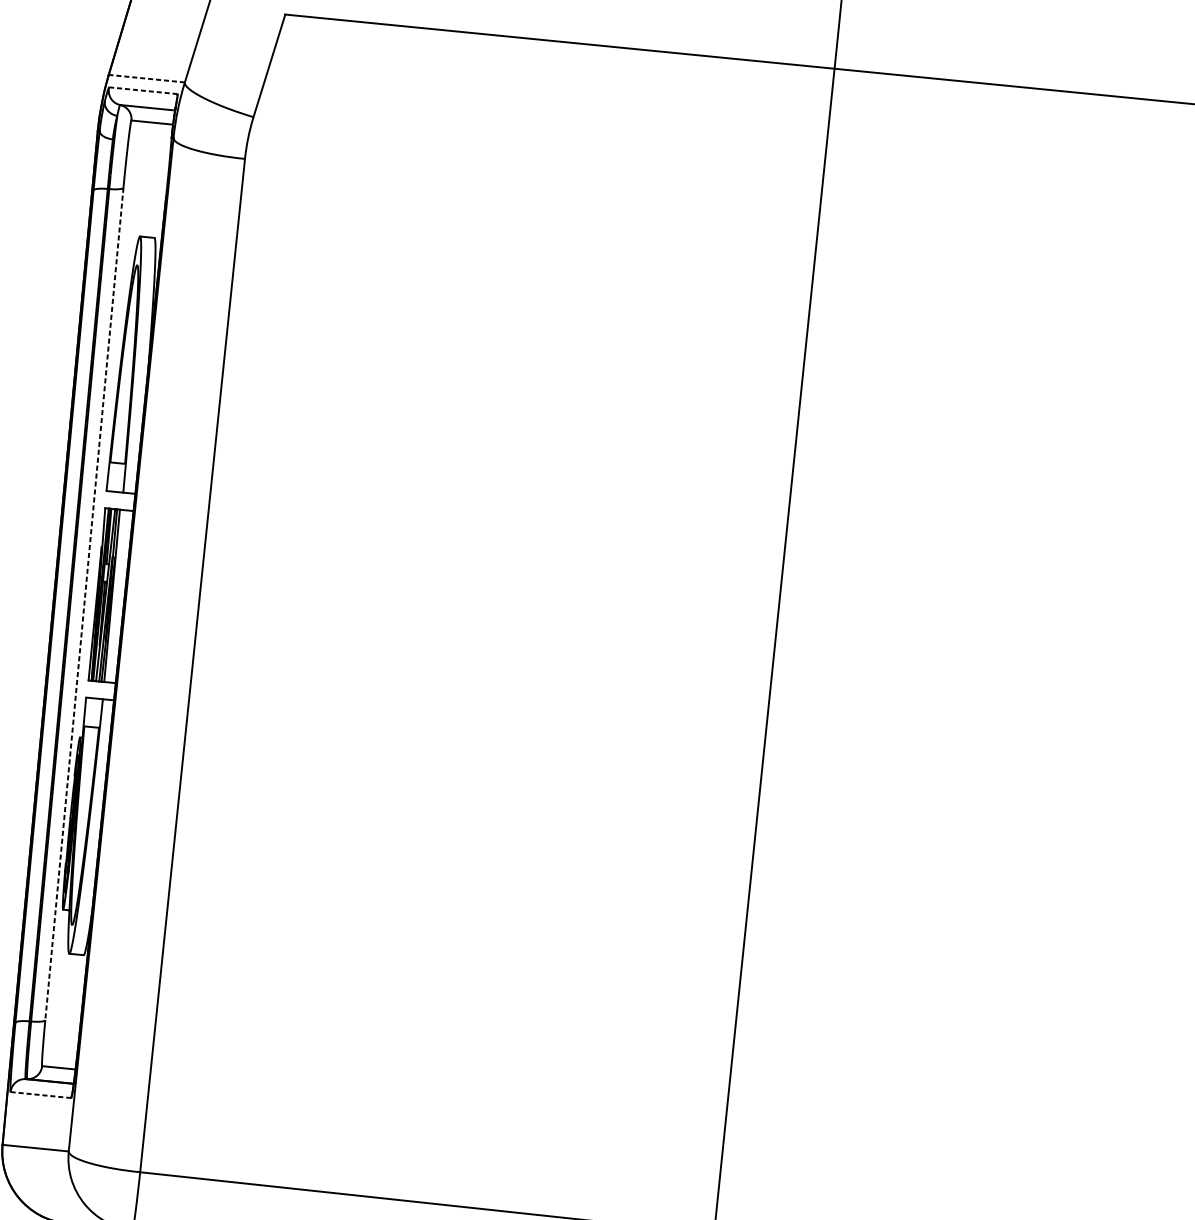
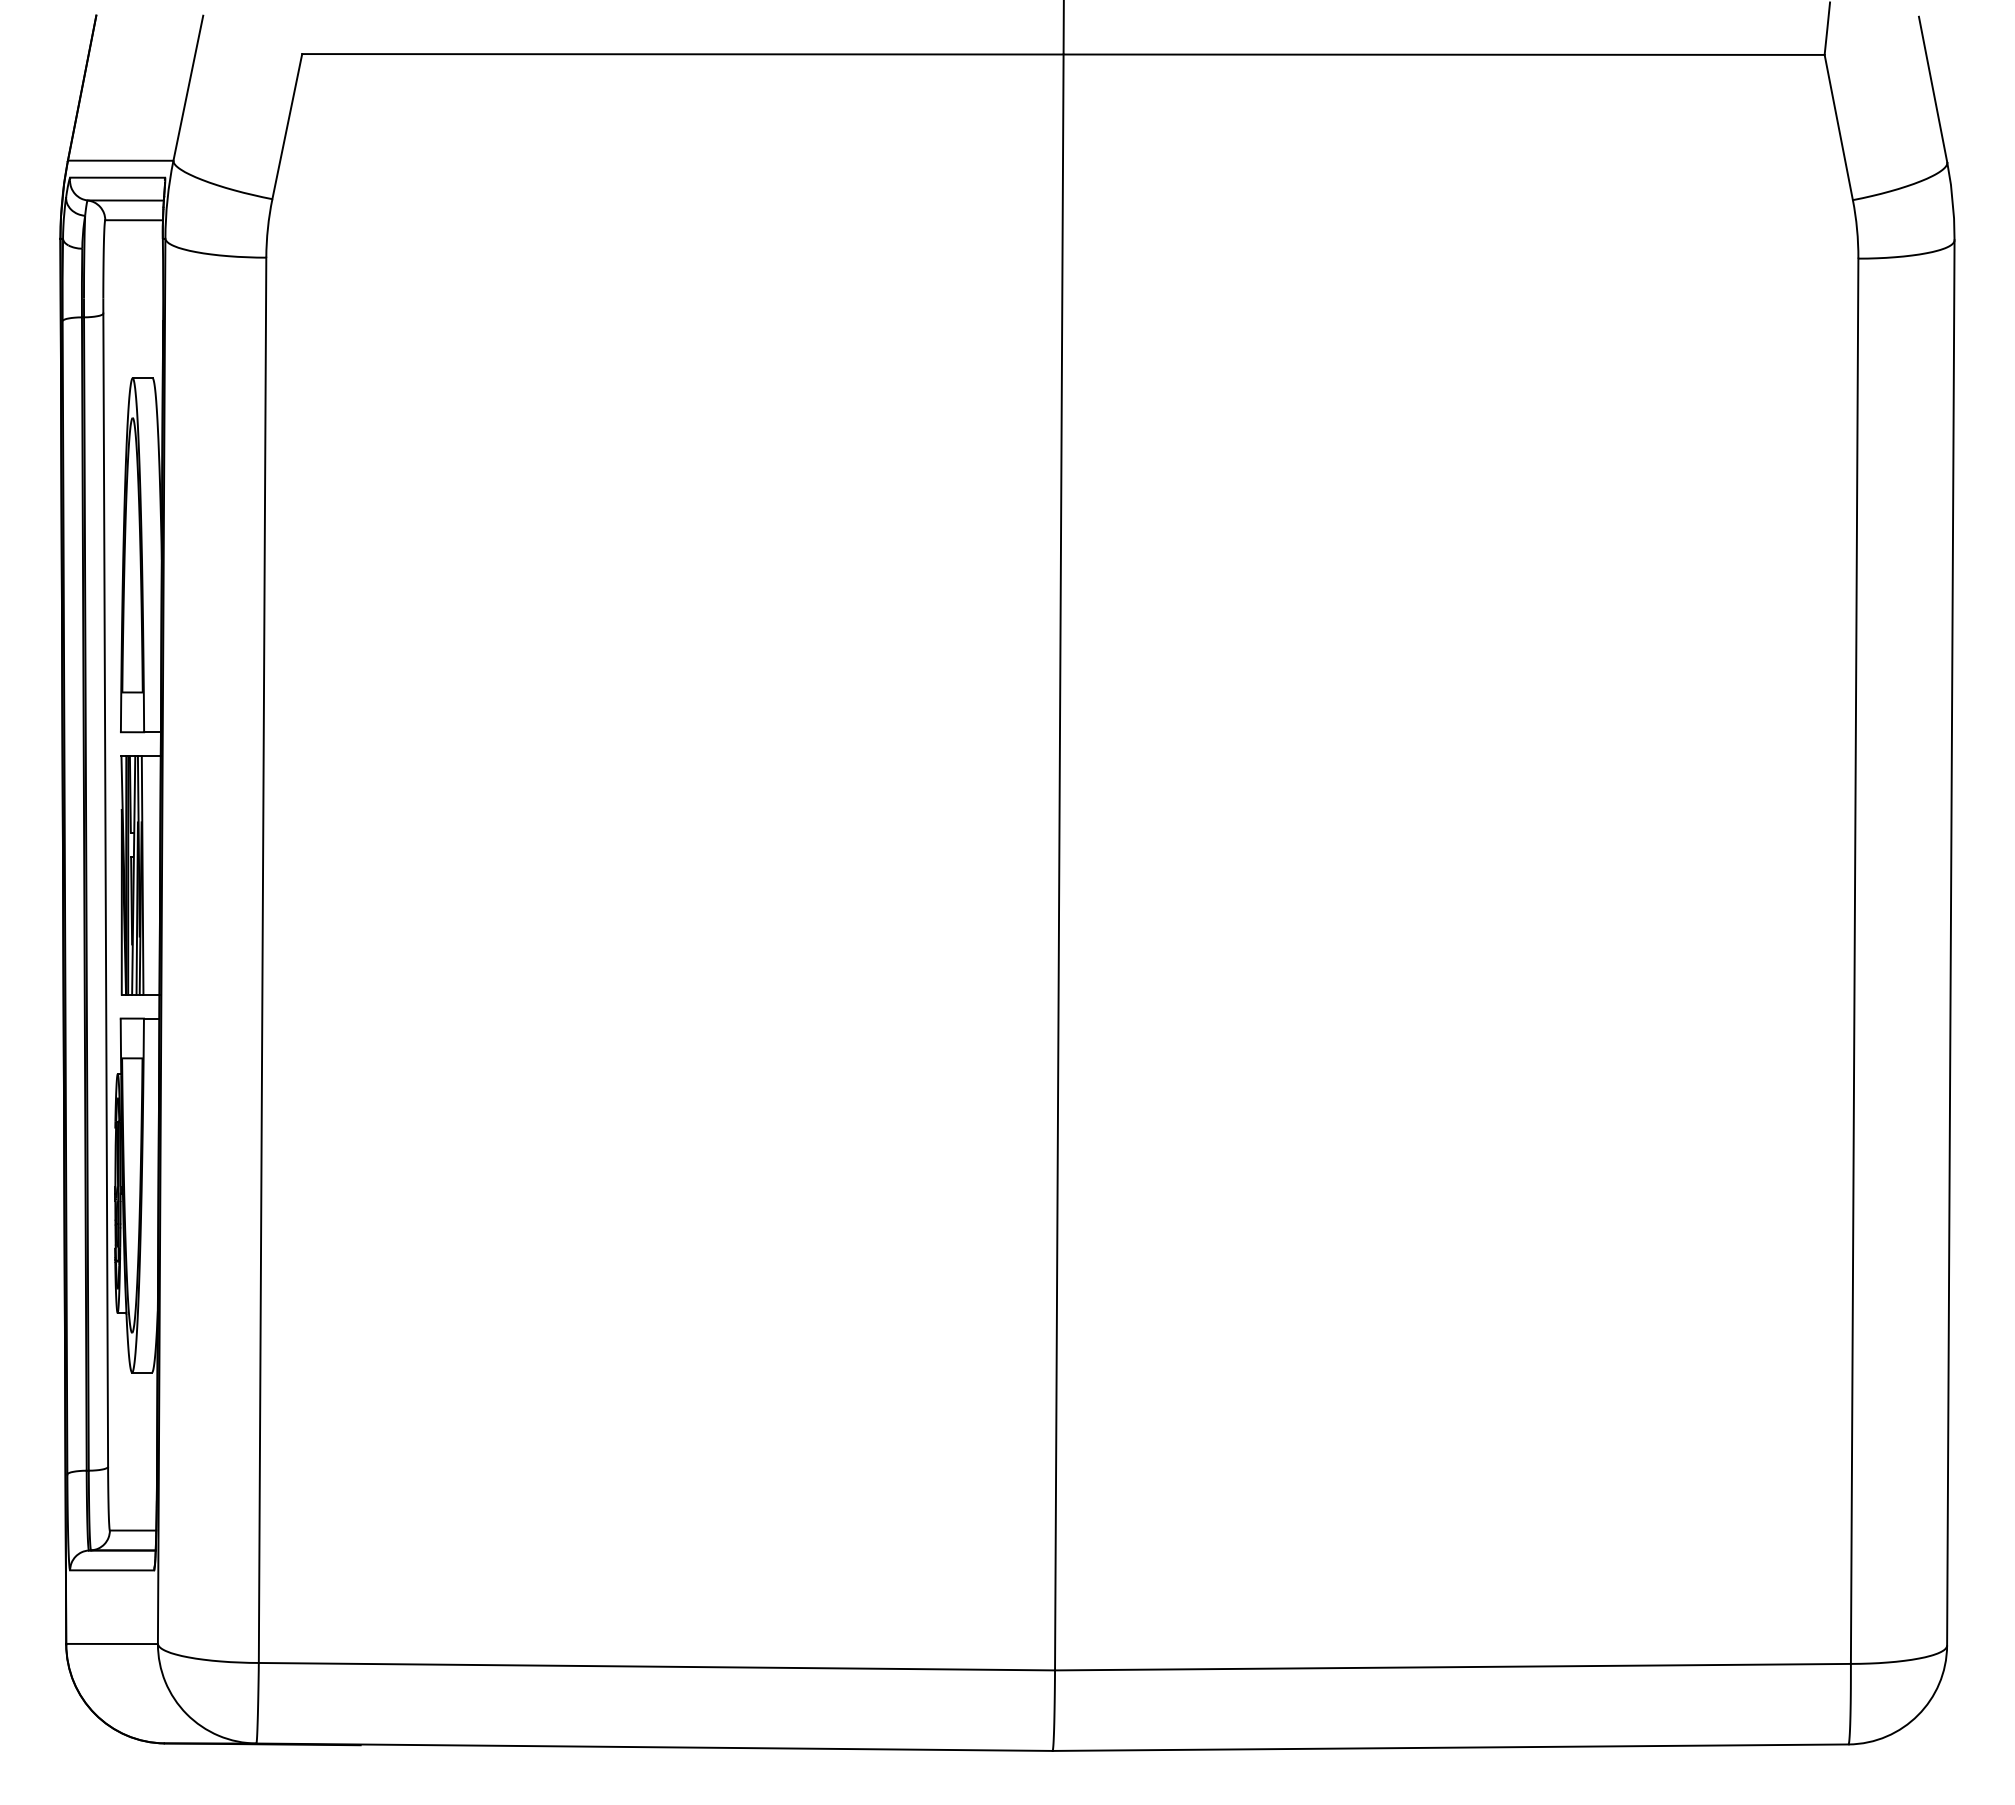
line: (146, 78) -> (120, 160), dashed -> solid
line: (143, 90) -> (117, 177), dashed -> solid
line: (84, 604) -> (105, 890), dashed -> solid
line: (41, 1095) -> (112, 1570), dashed -> solid

